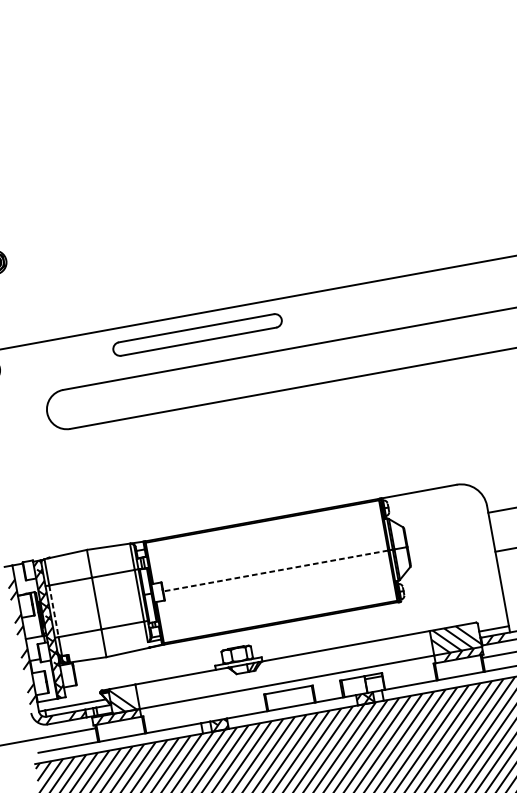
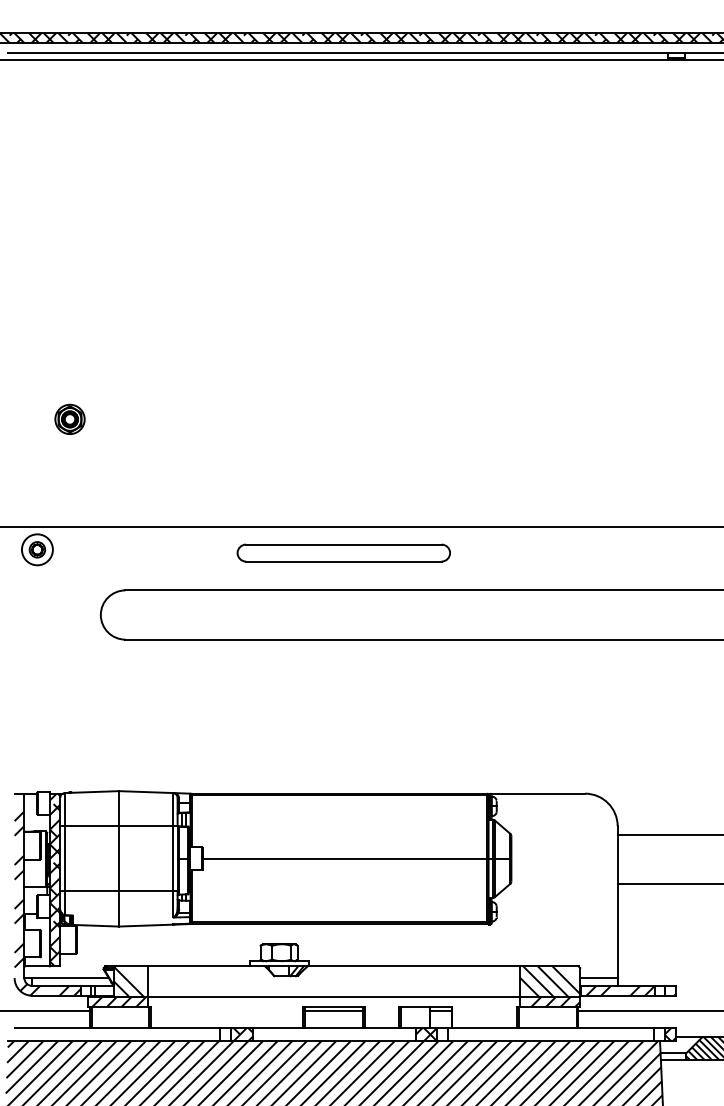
part: (197, 334) -> (343, 552), moved
line: (275, 570) -> (344, 858), dashed -> solid
line: (53, 611) -> (64, 858), dashed -> solid
line: (288, 693) -> (333, 1011), added

